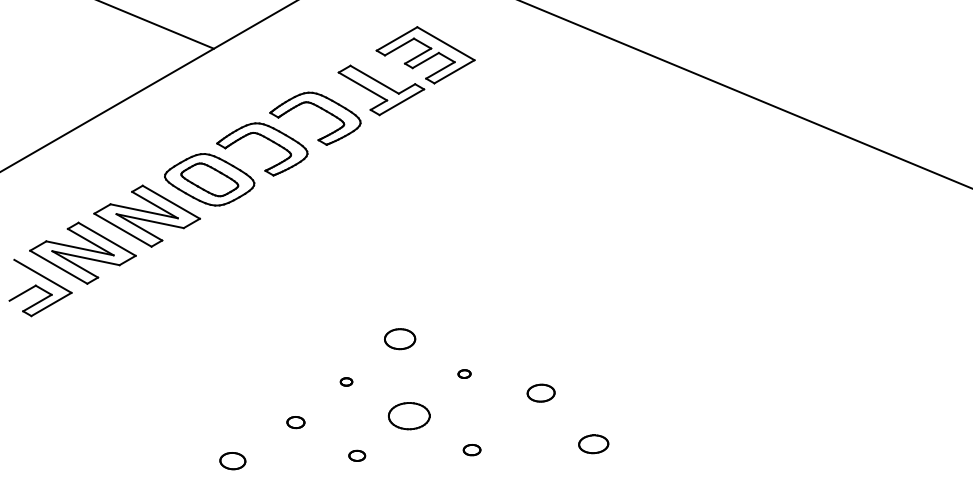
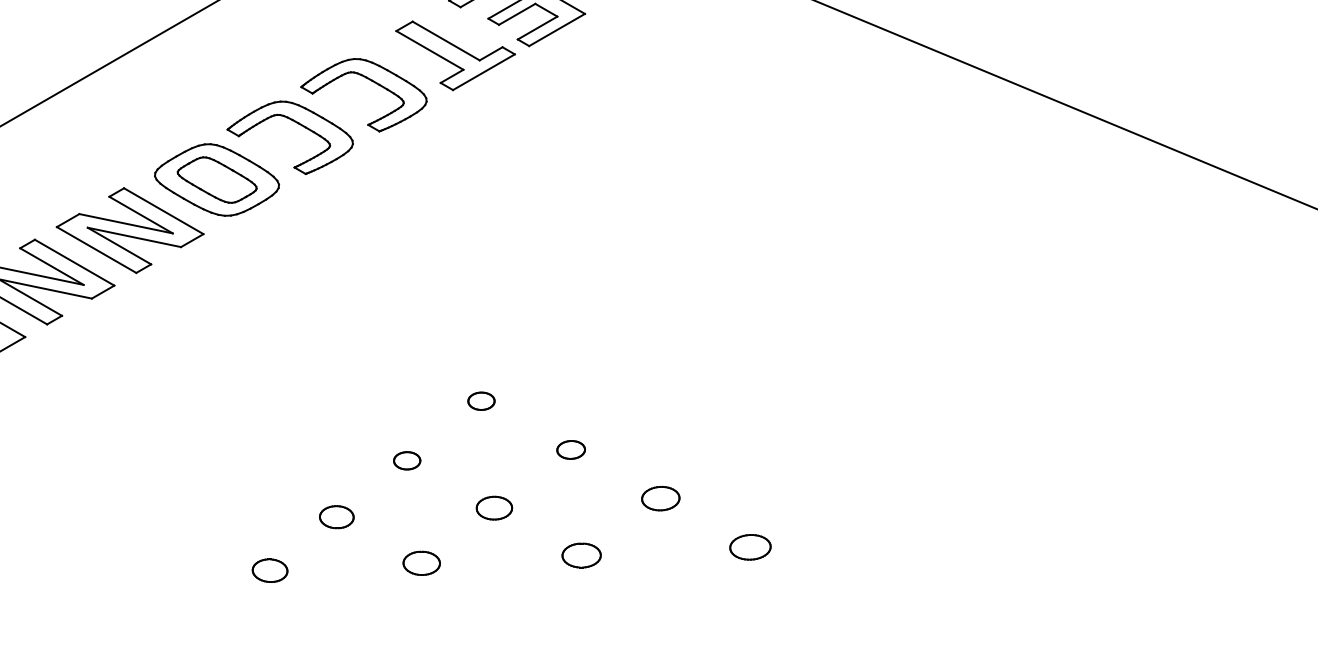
part: (399, 338) -> (480, 400), size x0.62
part: (464, 373) -> (571, 449), size x1.67
part: (346, 381) -> (407, 460), size x1.67
part: (540, 392) -> (659, 497), moved
part: (409, 415) -> (494, 507), size x0.62
part: (295, 422) -> (336, 517), size x1.43
part: (471, 449) -> (580, 554), size x1.67
part: (357, 455) -> (422, 562), size x1.67
part: (232, 461) -> (269, 571), moved

